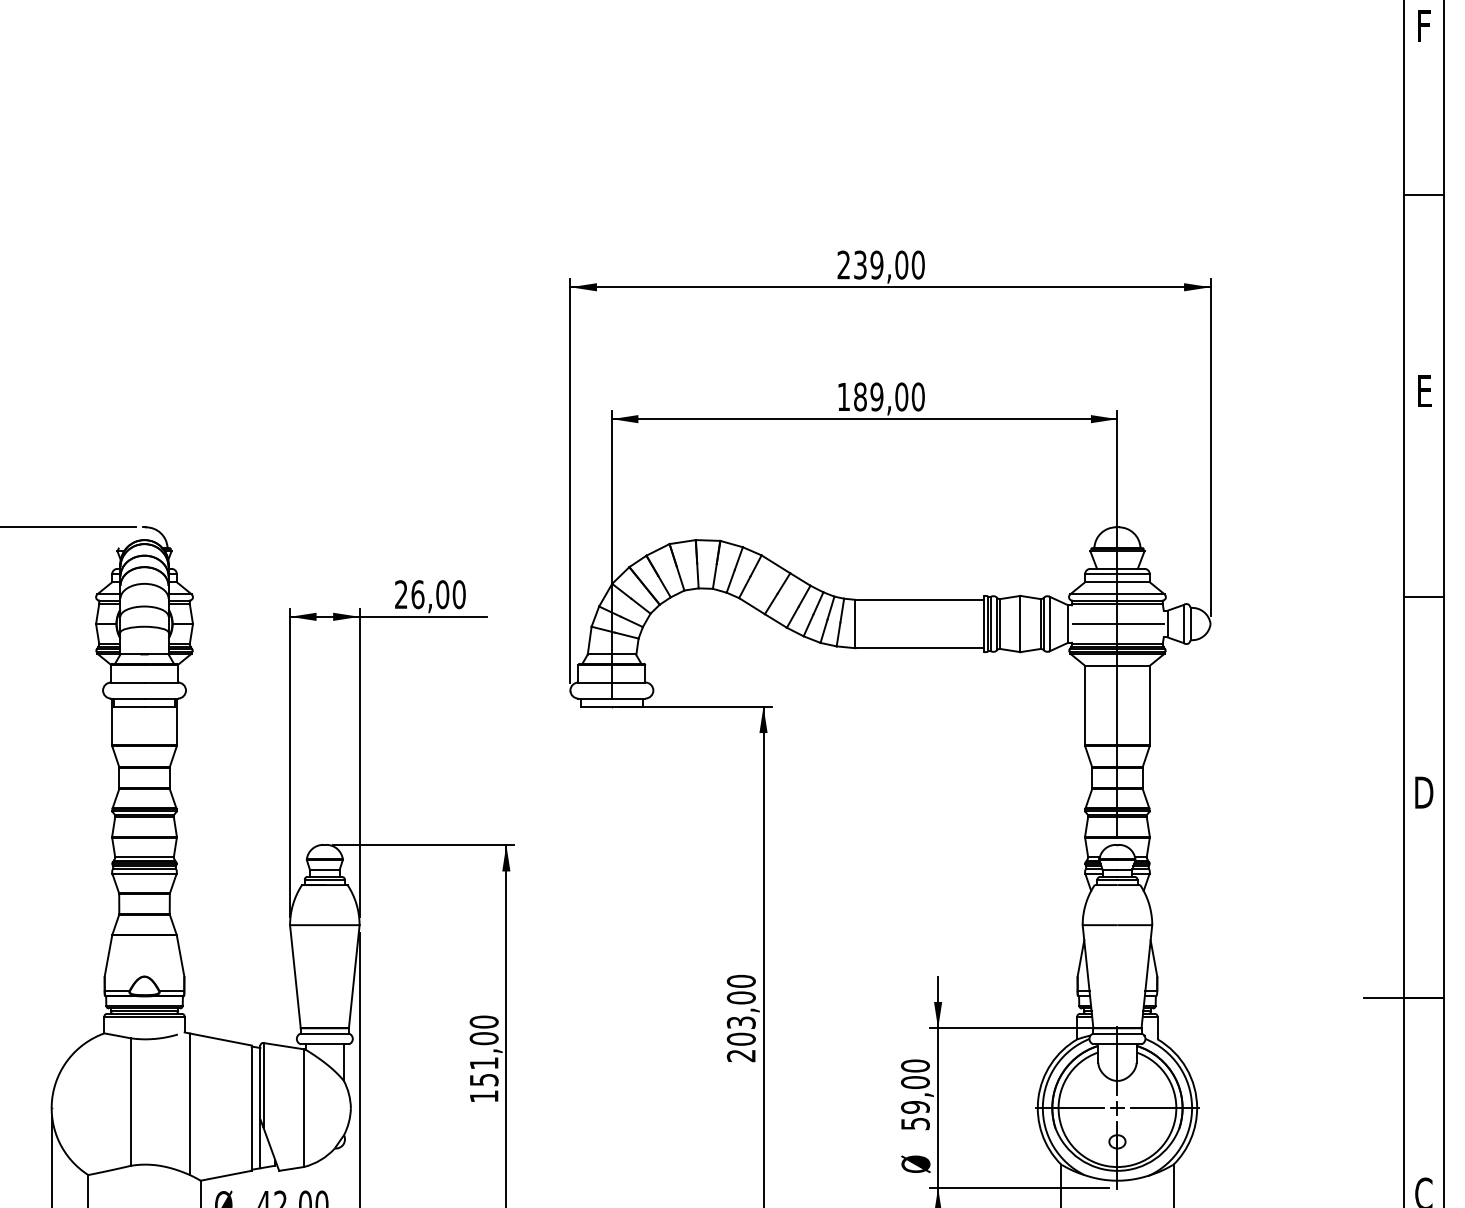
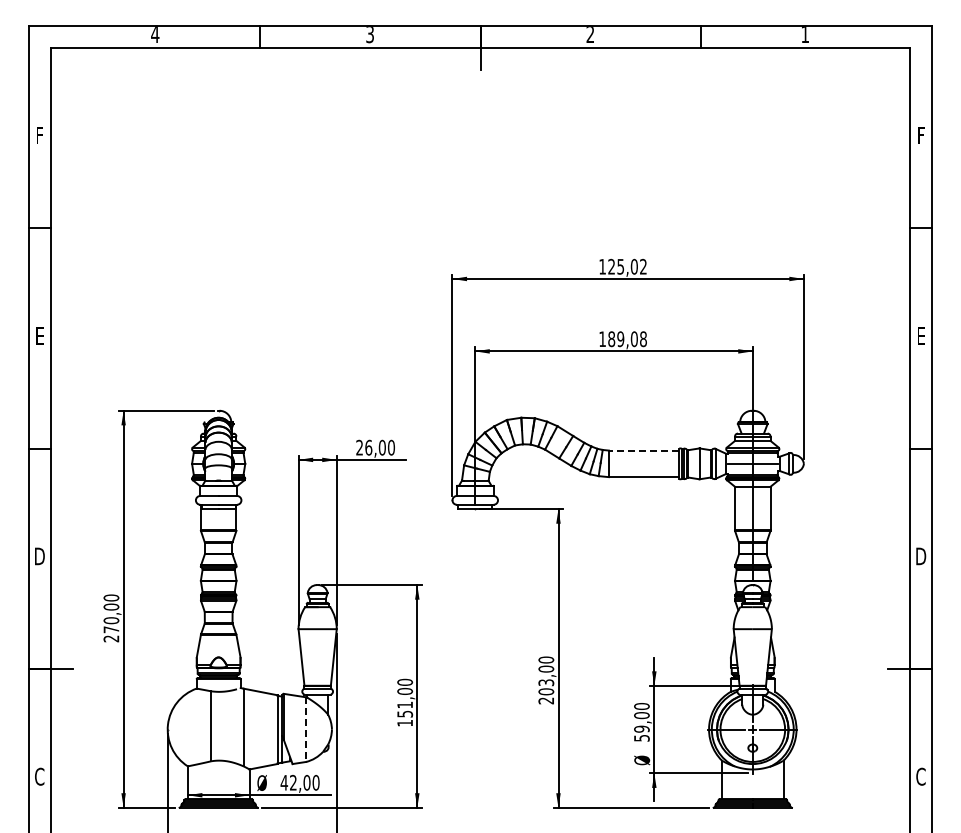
text: (880, 264) -> (622, 266), 239,00 -> 125,02
text: (918, 395) -> (643, 338), 189,00 -> 189,08
line: (918, 599) -> (643, 450), solid -> dashed
line: (304, 1109) -> (306, 730), solid -> dashed

